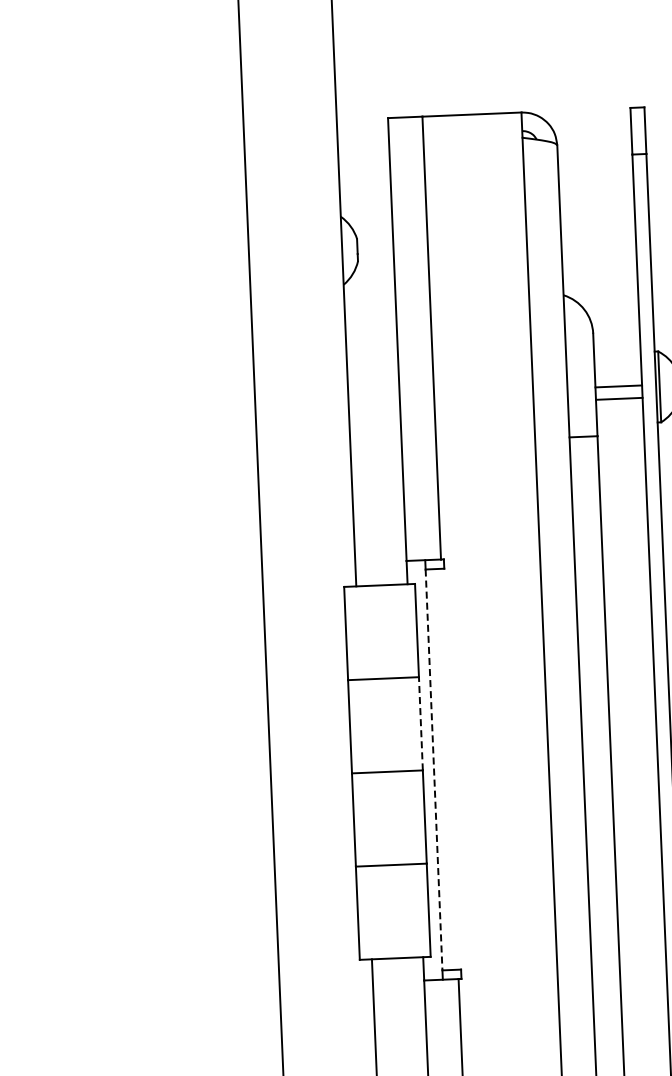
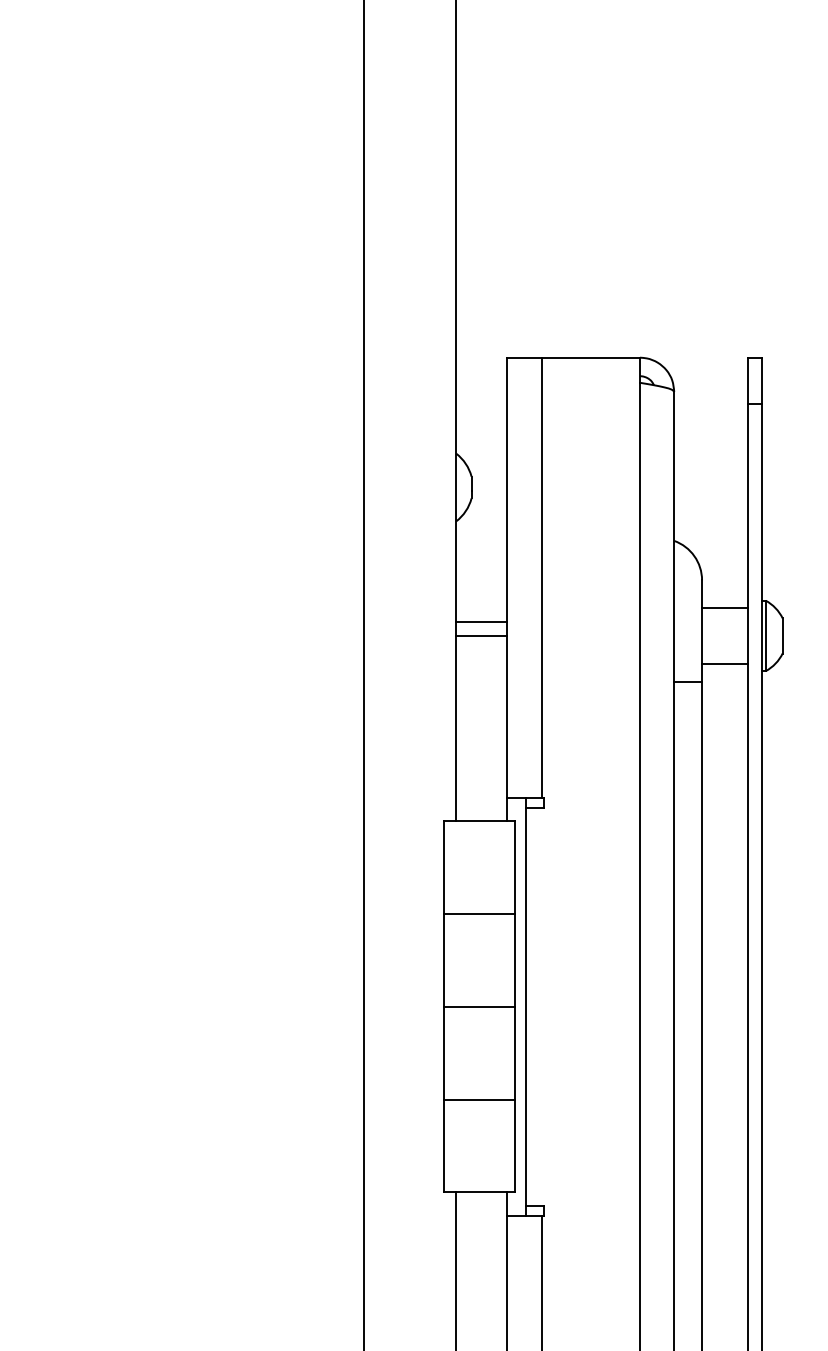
line: (373, 385) -> (481, 622), added
line: (619, 386) -> (725, 663), moved
line: (373, 398) -> (481, 635), added
line: (619, 399) -> (725, 608), moved
line: (420, 723) -> (514, 960), dashed -> solid
line: (433, 770) -> (525, 1007), dashed -> solid

